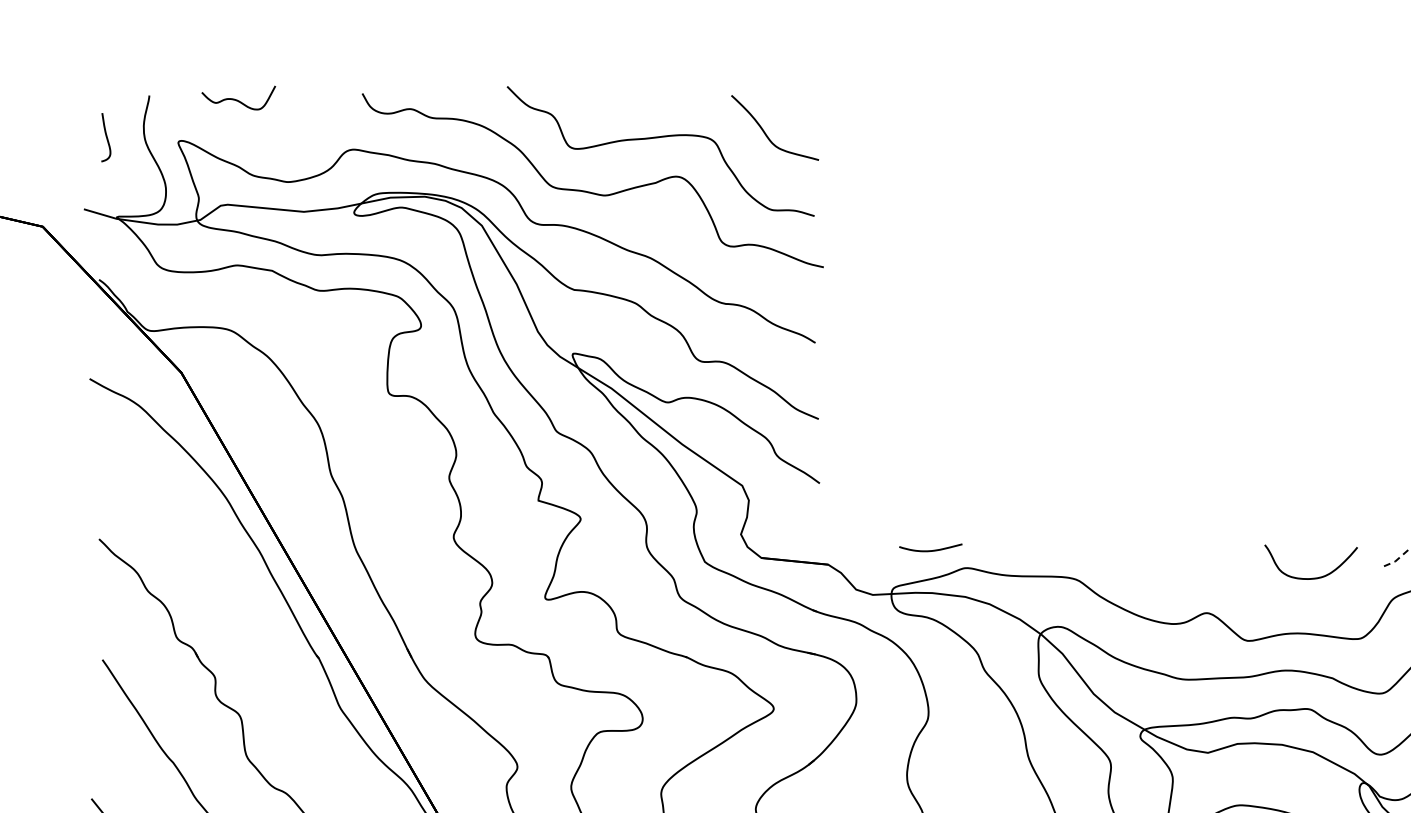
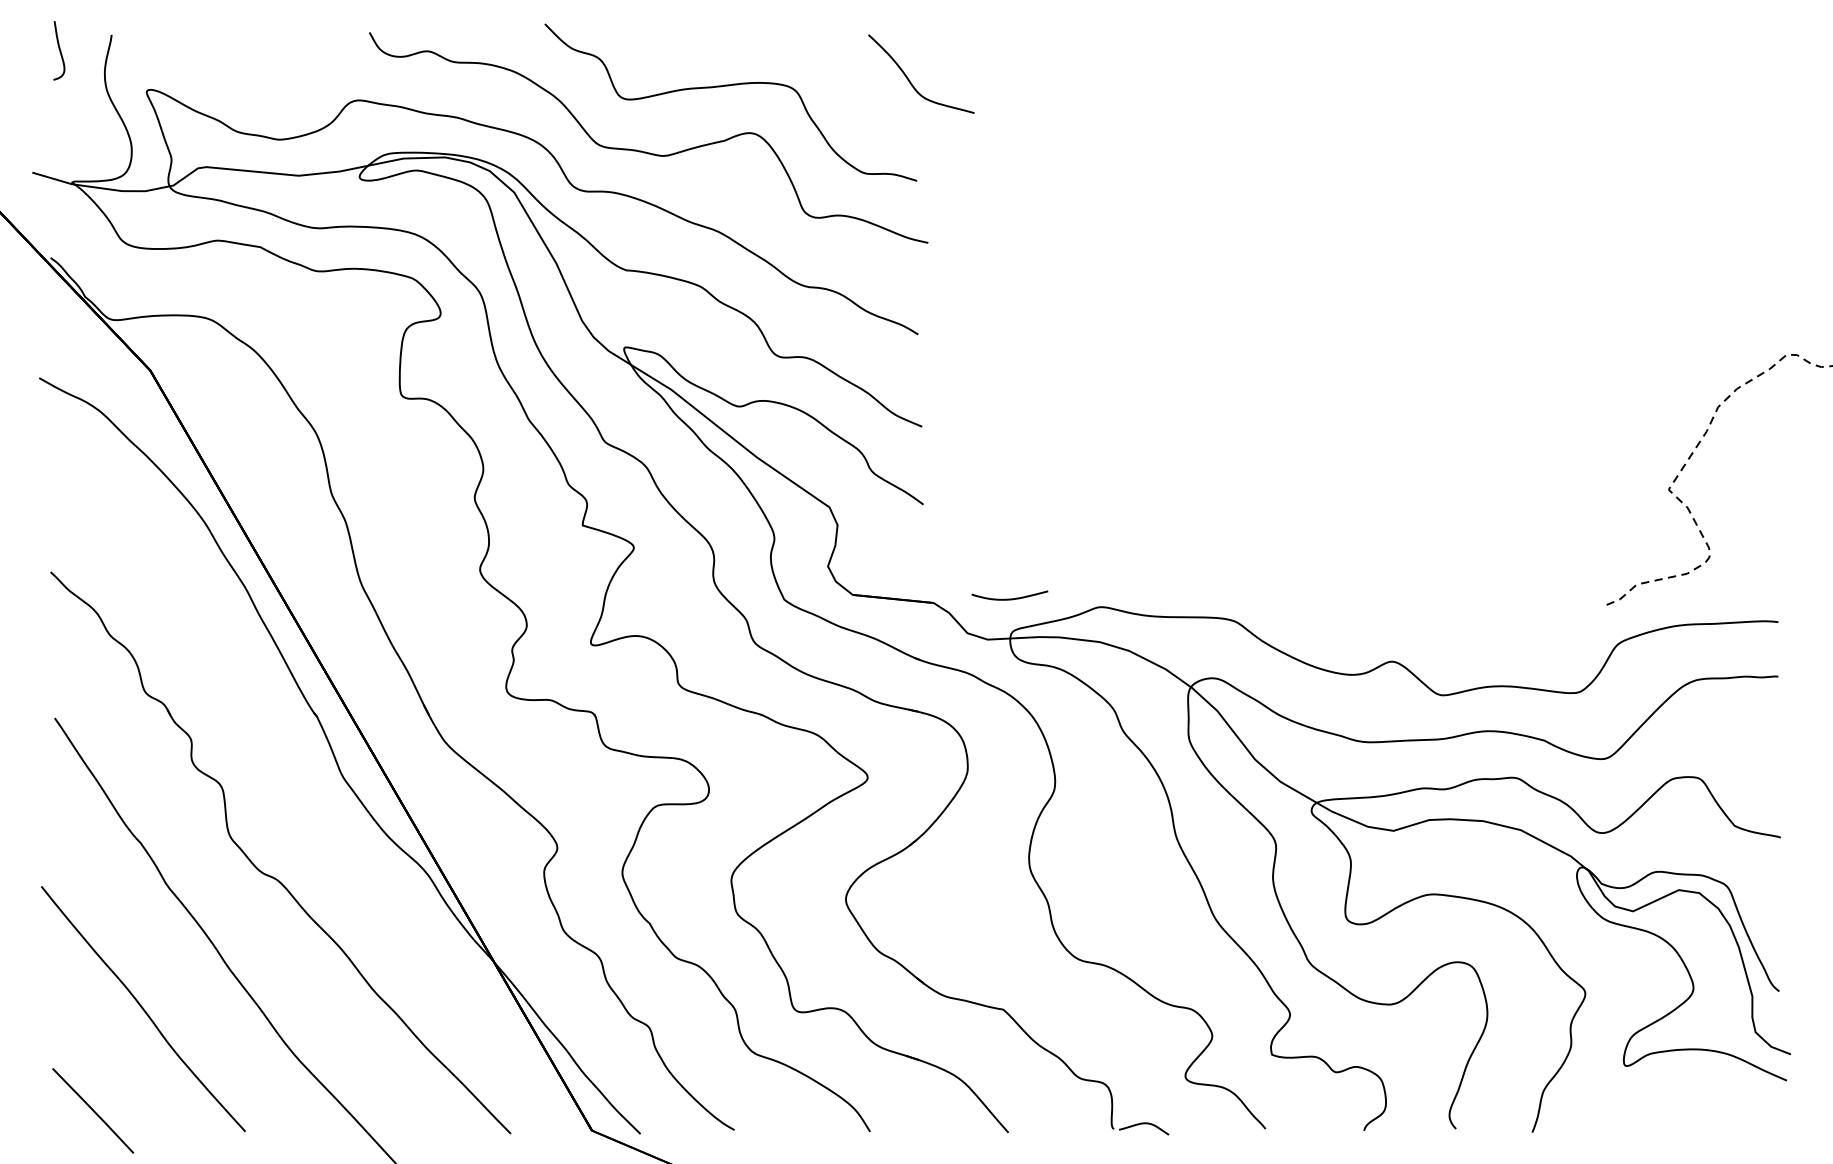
curve: (236, 99) -> (217, 39), removed
curve: (765, 132) -> (909, 79), moved
curve: (106, 137) -> (59, 50), moved
curve: (930, 550) -> (1009, 598), moved
curve: (1315, 577) -> (1523, 618), removed

